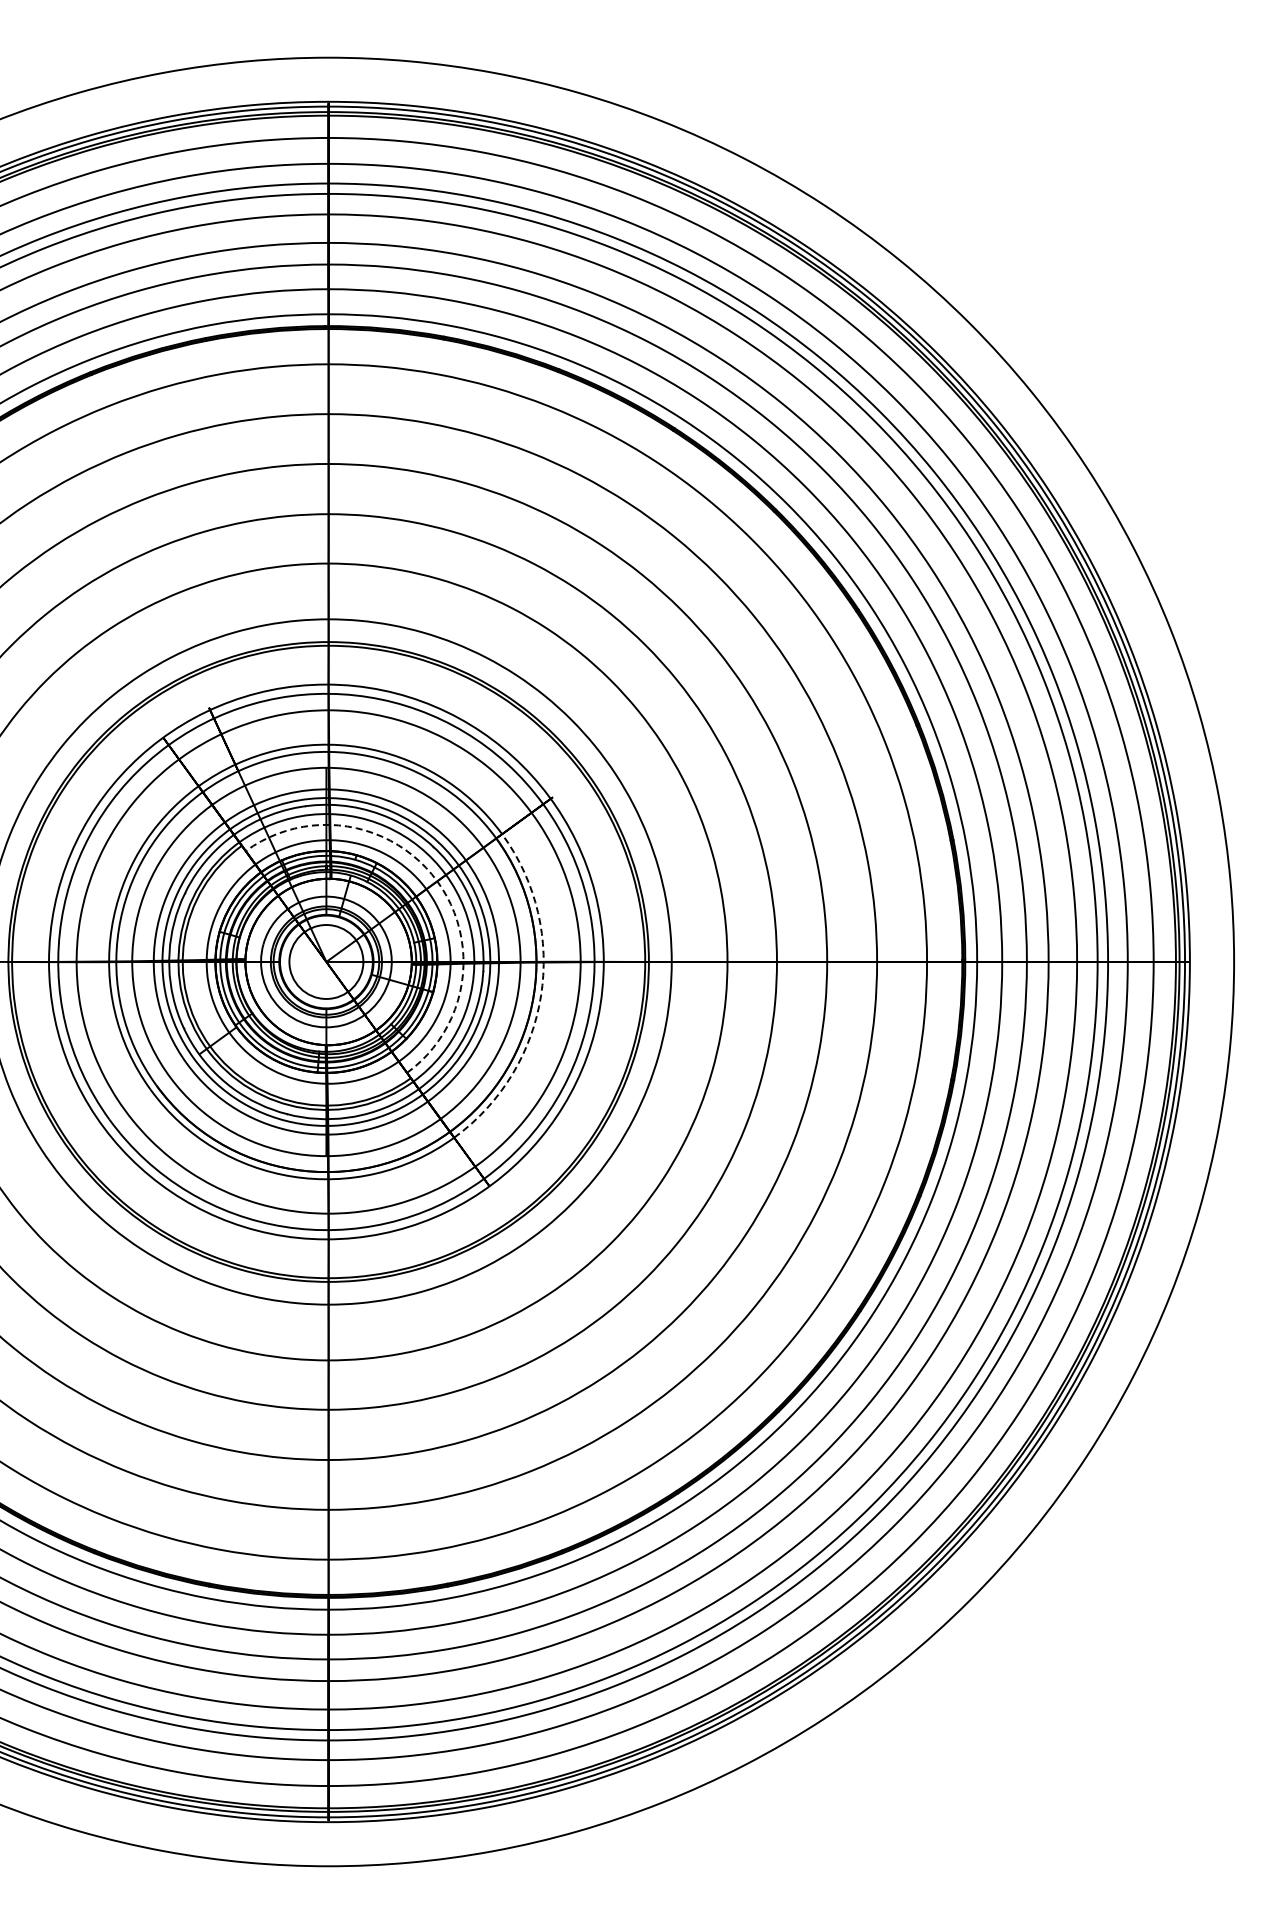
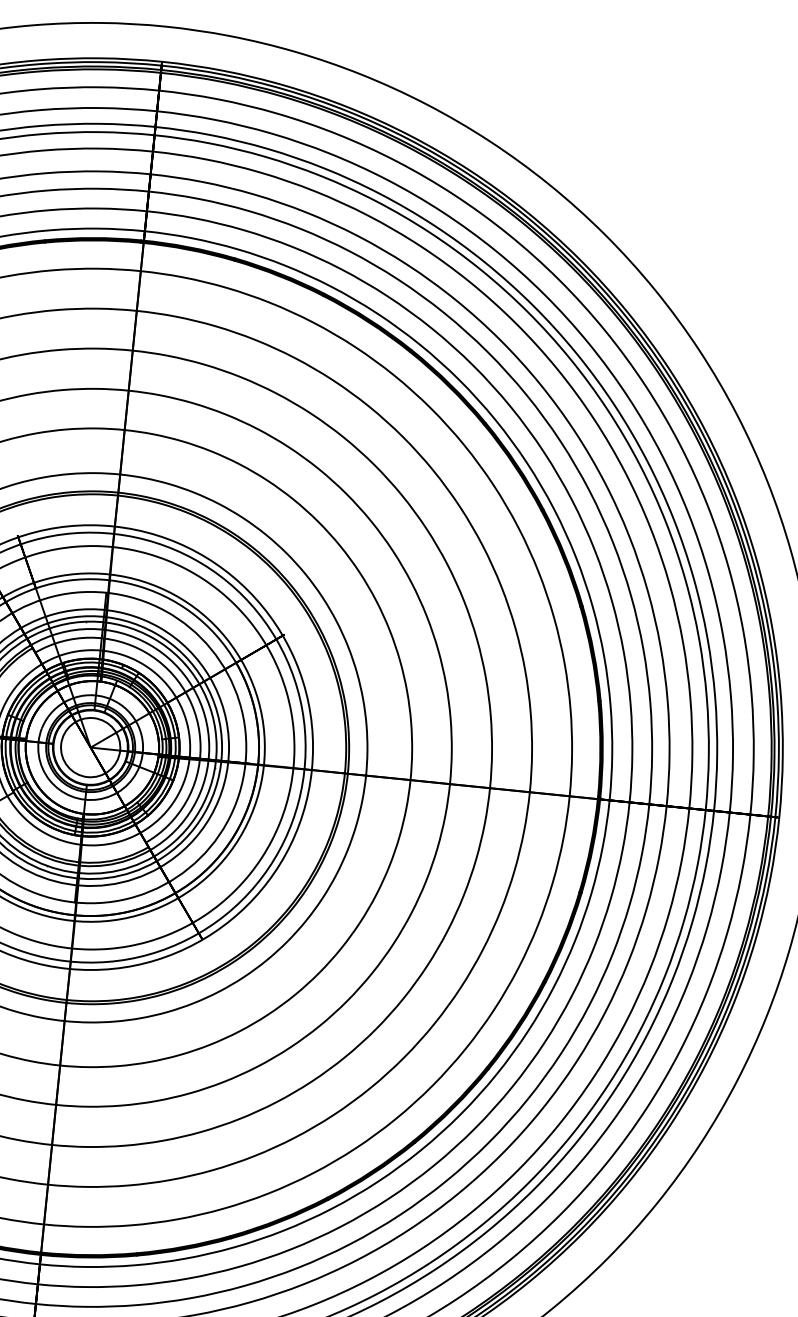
arc: (437, 881) -> (185, 692), dashed -> solid
arc: (541, 995) -> (259, 791), dashed -> solid

